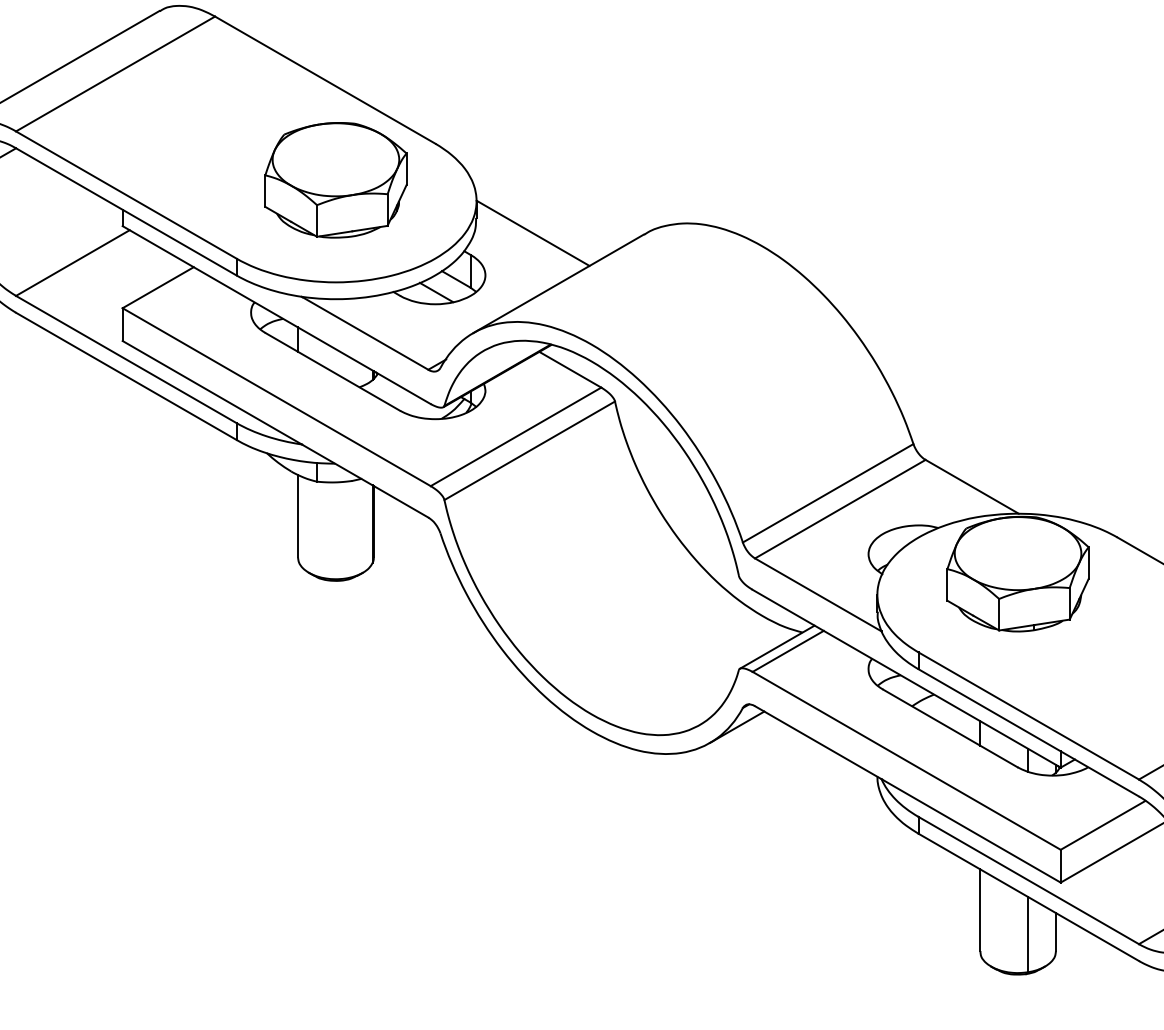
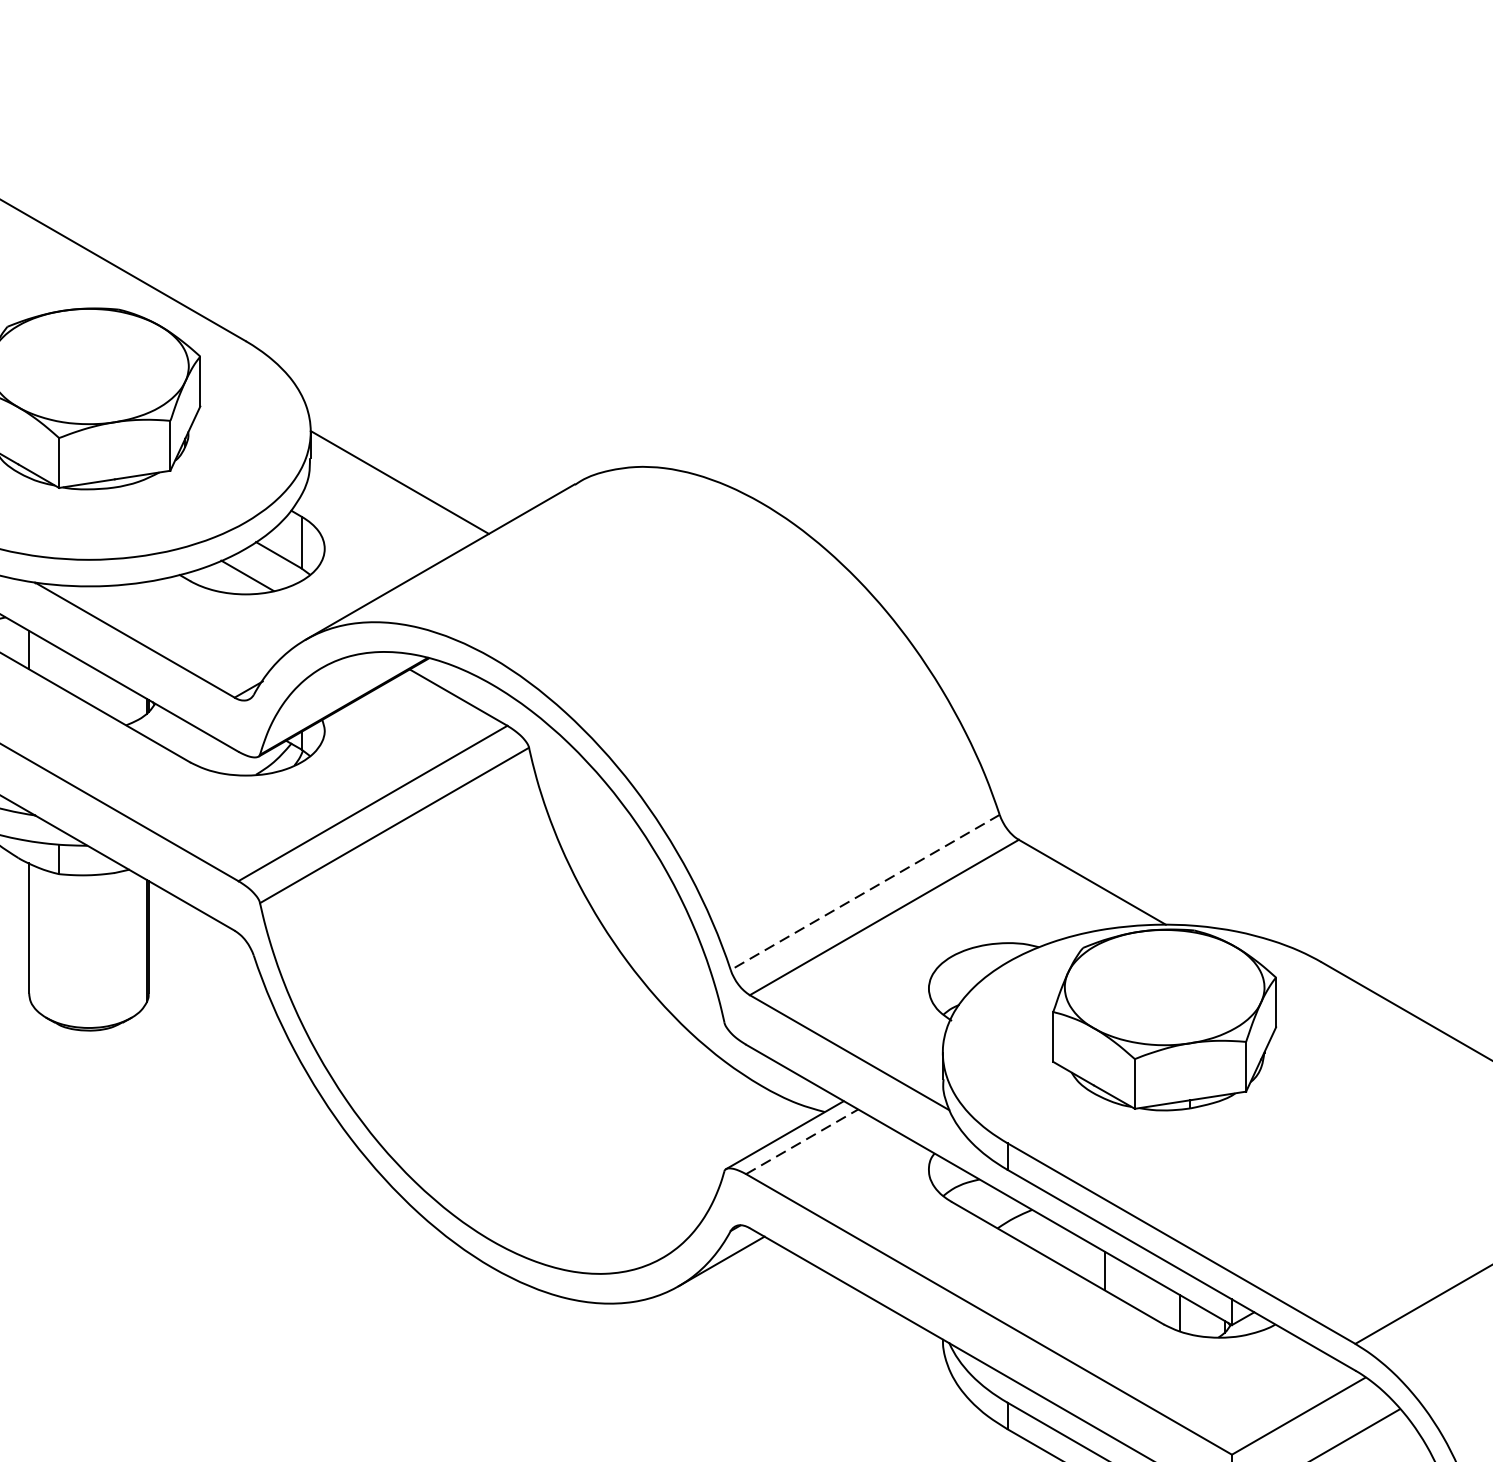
line: (827, 493) -> (864, 892), solid -> dashed
line: (788, 651) -> (802, 1141), solid -> dashed

